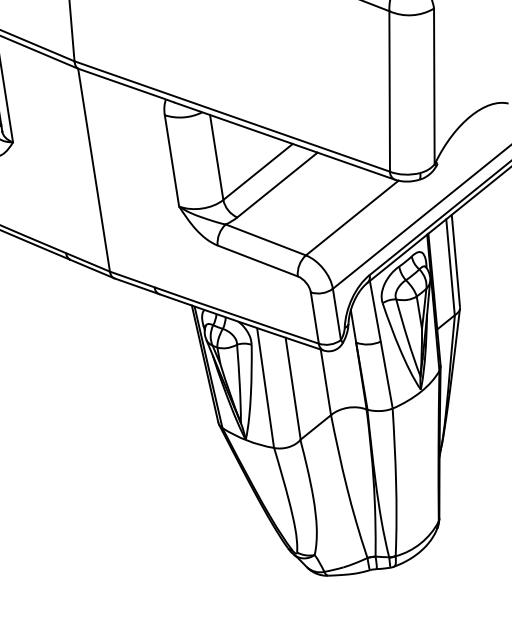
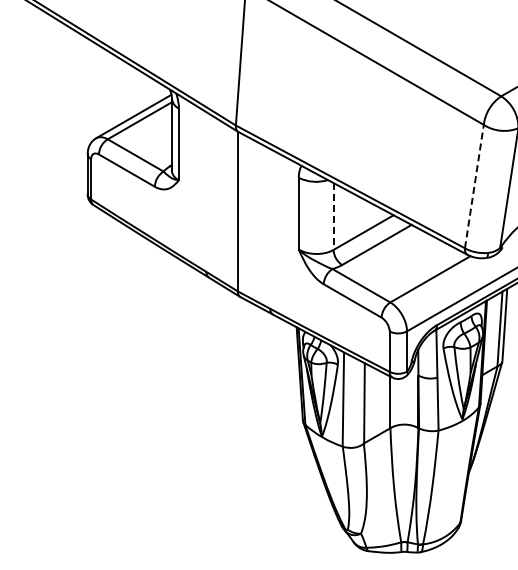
line: (389, 91) -> (474, 186), solid -> dashed
line: (216, 158) -> (333, 217), solid -> dashed

